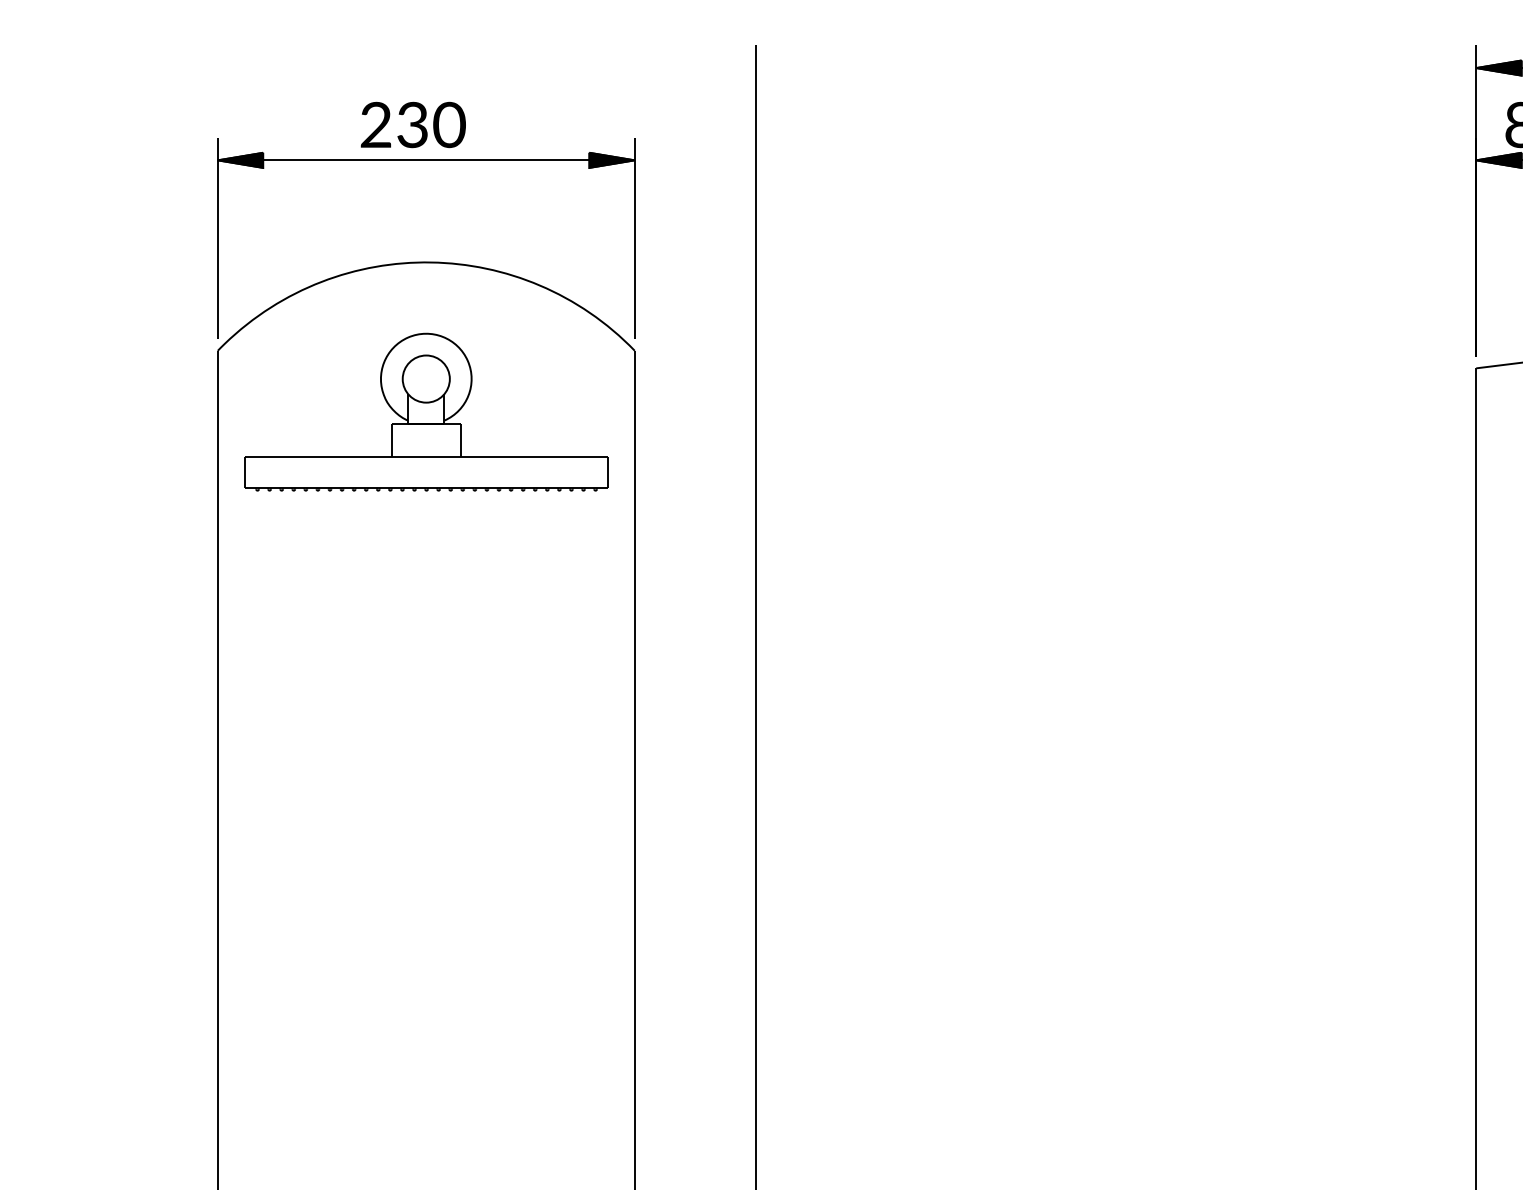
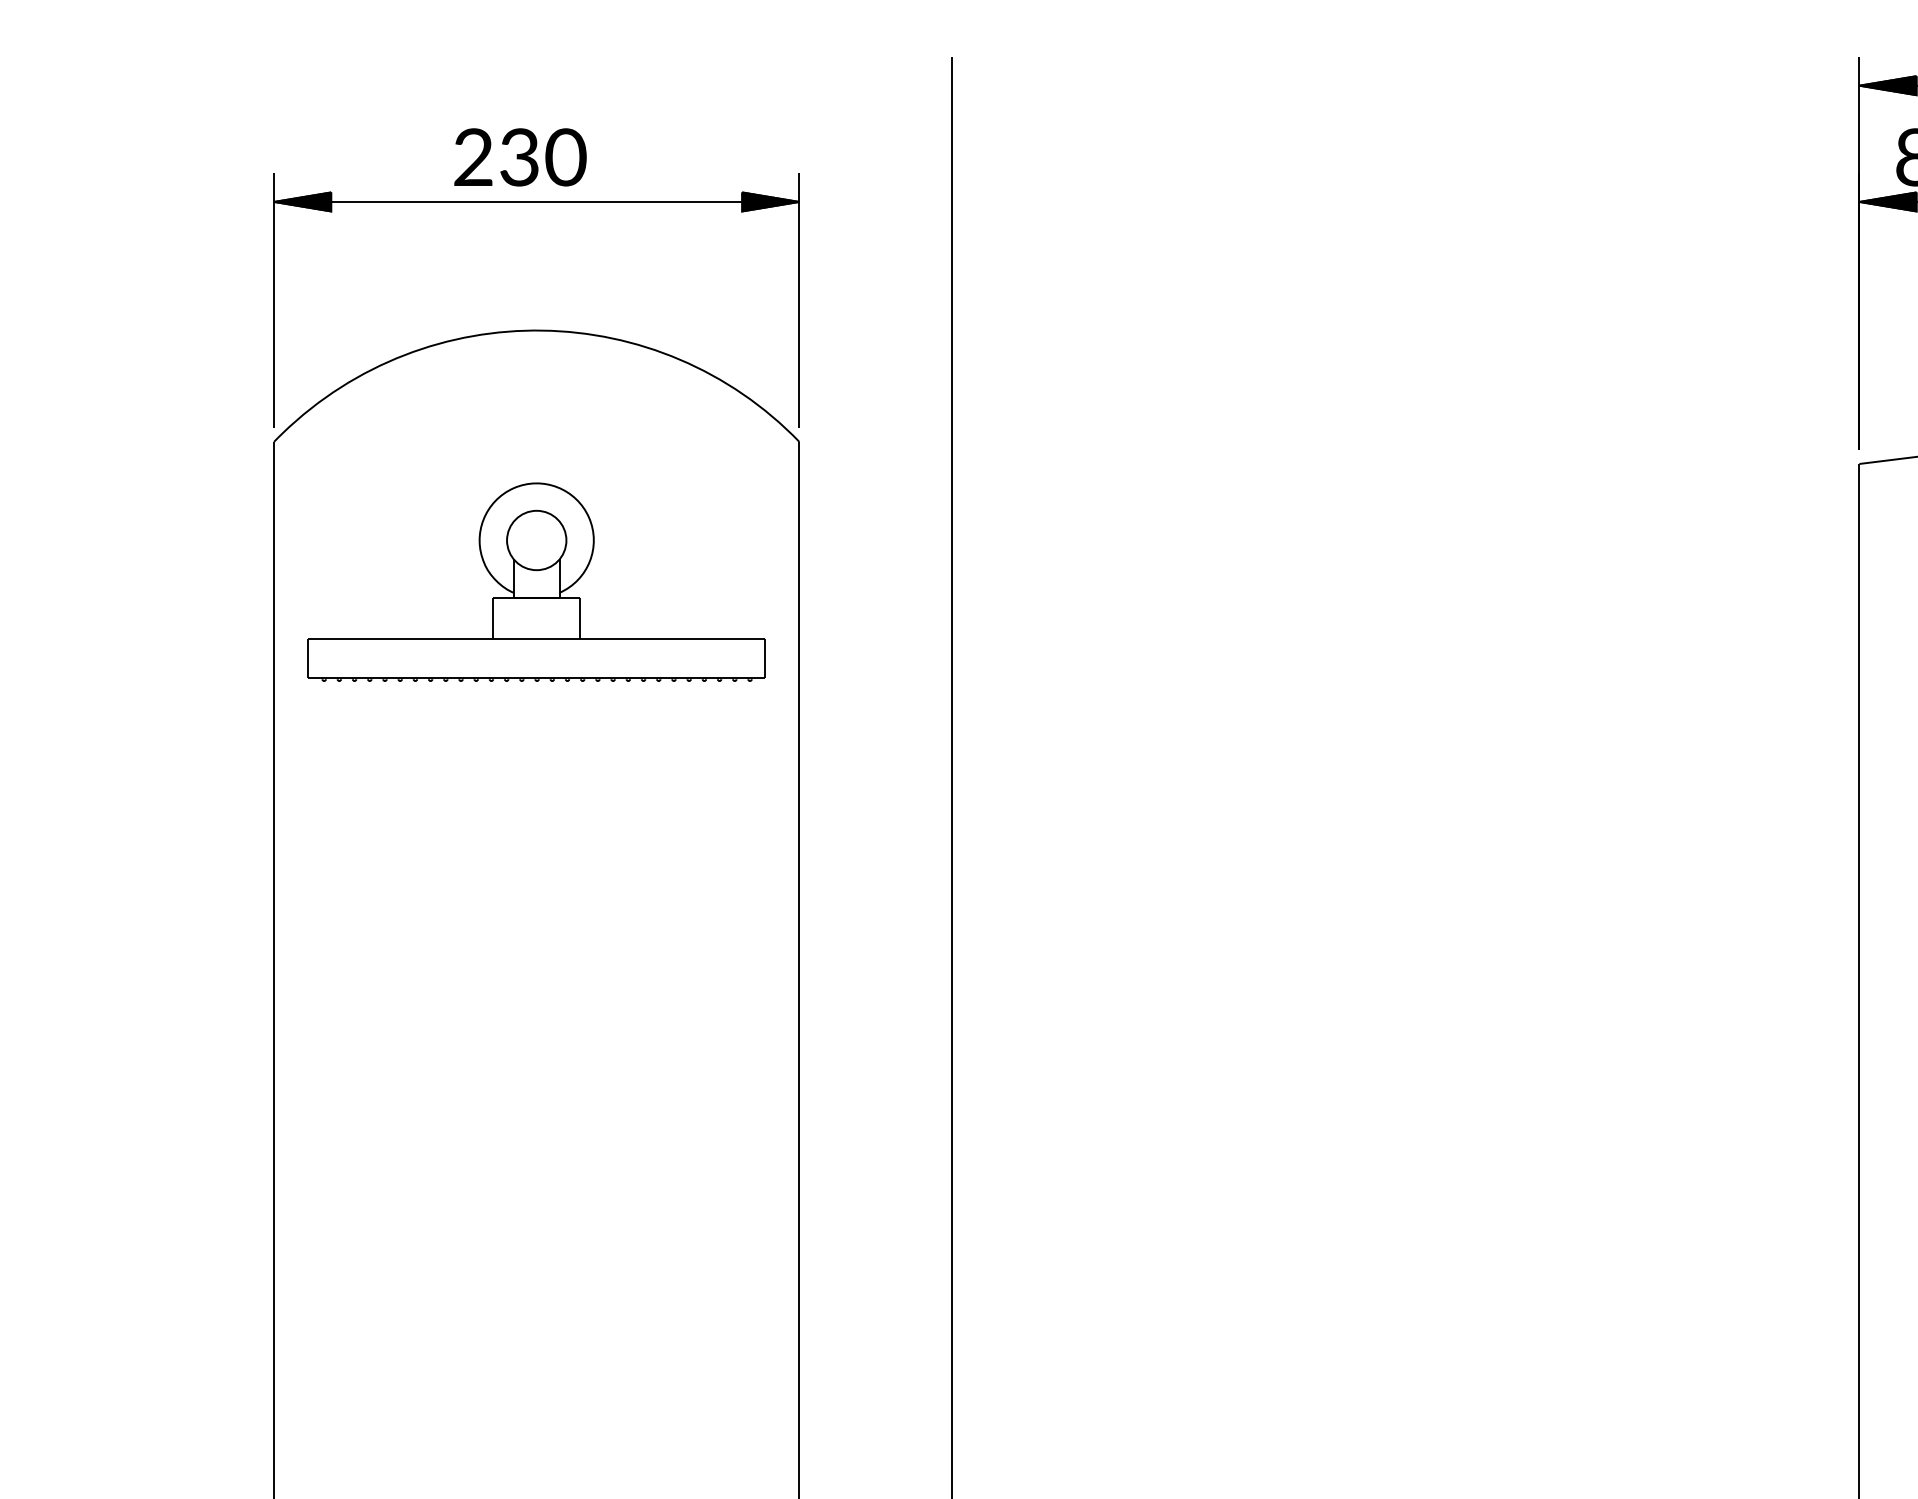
part: (426, 411) -> (536, 581), moved

